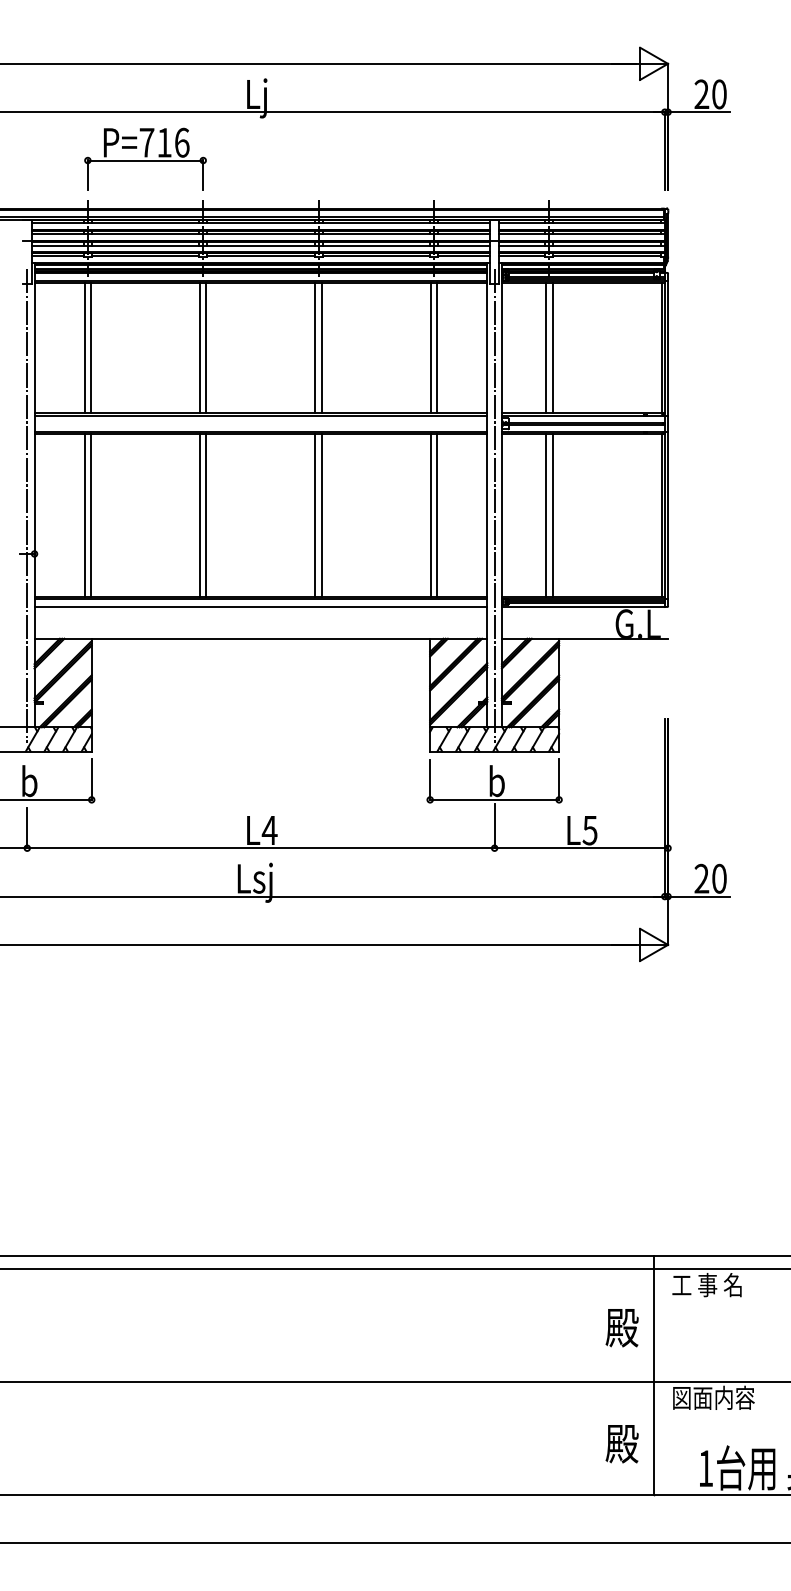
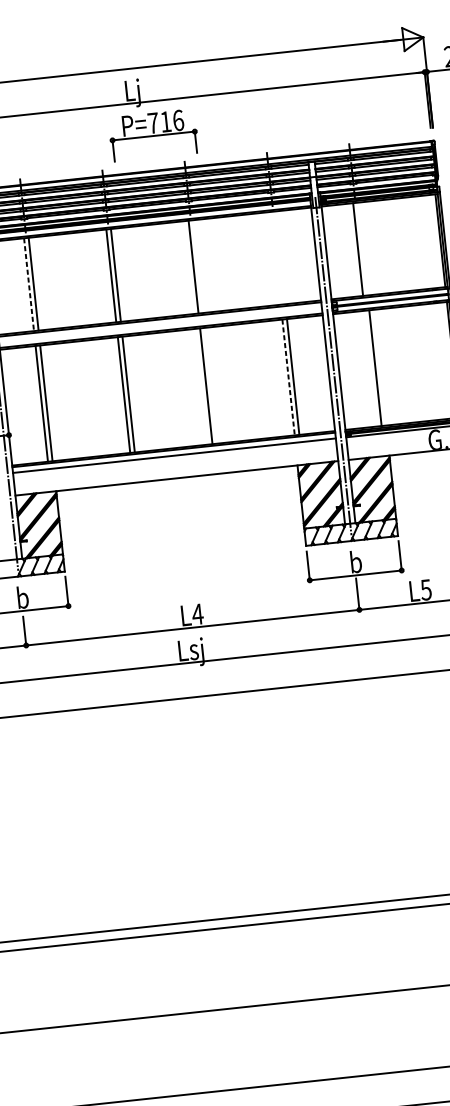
part: (145, 158) -> (153, 134), moved
line: (84, 348) -> (28, 284), solid -> dashed
line: (321, 348) -> (197, 266), removed
line: (430, 348) -> (275, 258), removed
line: (437, 348) -> (280, 257), removed
line: (552, 348) -> (362, 249), removed
line: (321, 515) -> (210, 385), removed
line: (430, 515) -> (288, 377), solid -> dashed
line: (546, 515) -> (371, 368), removed

